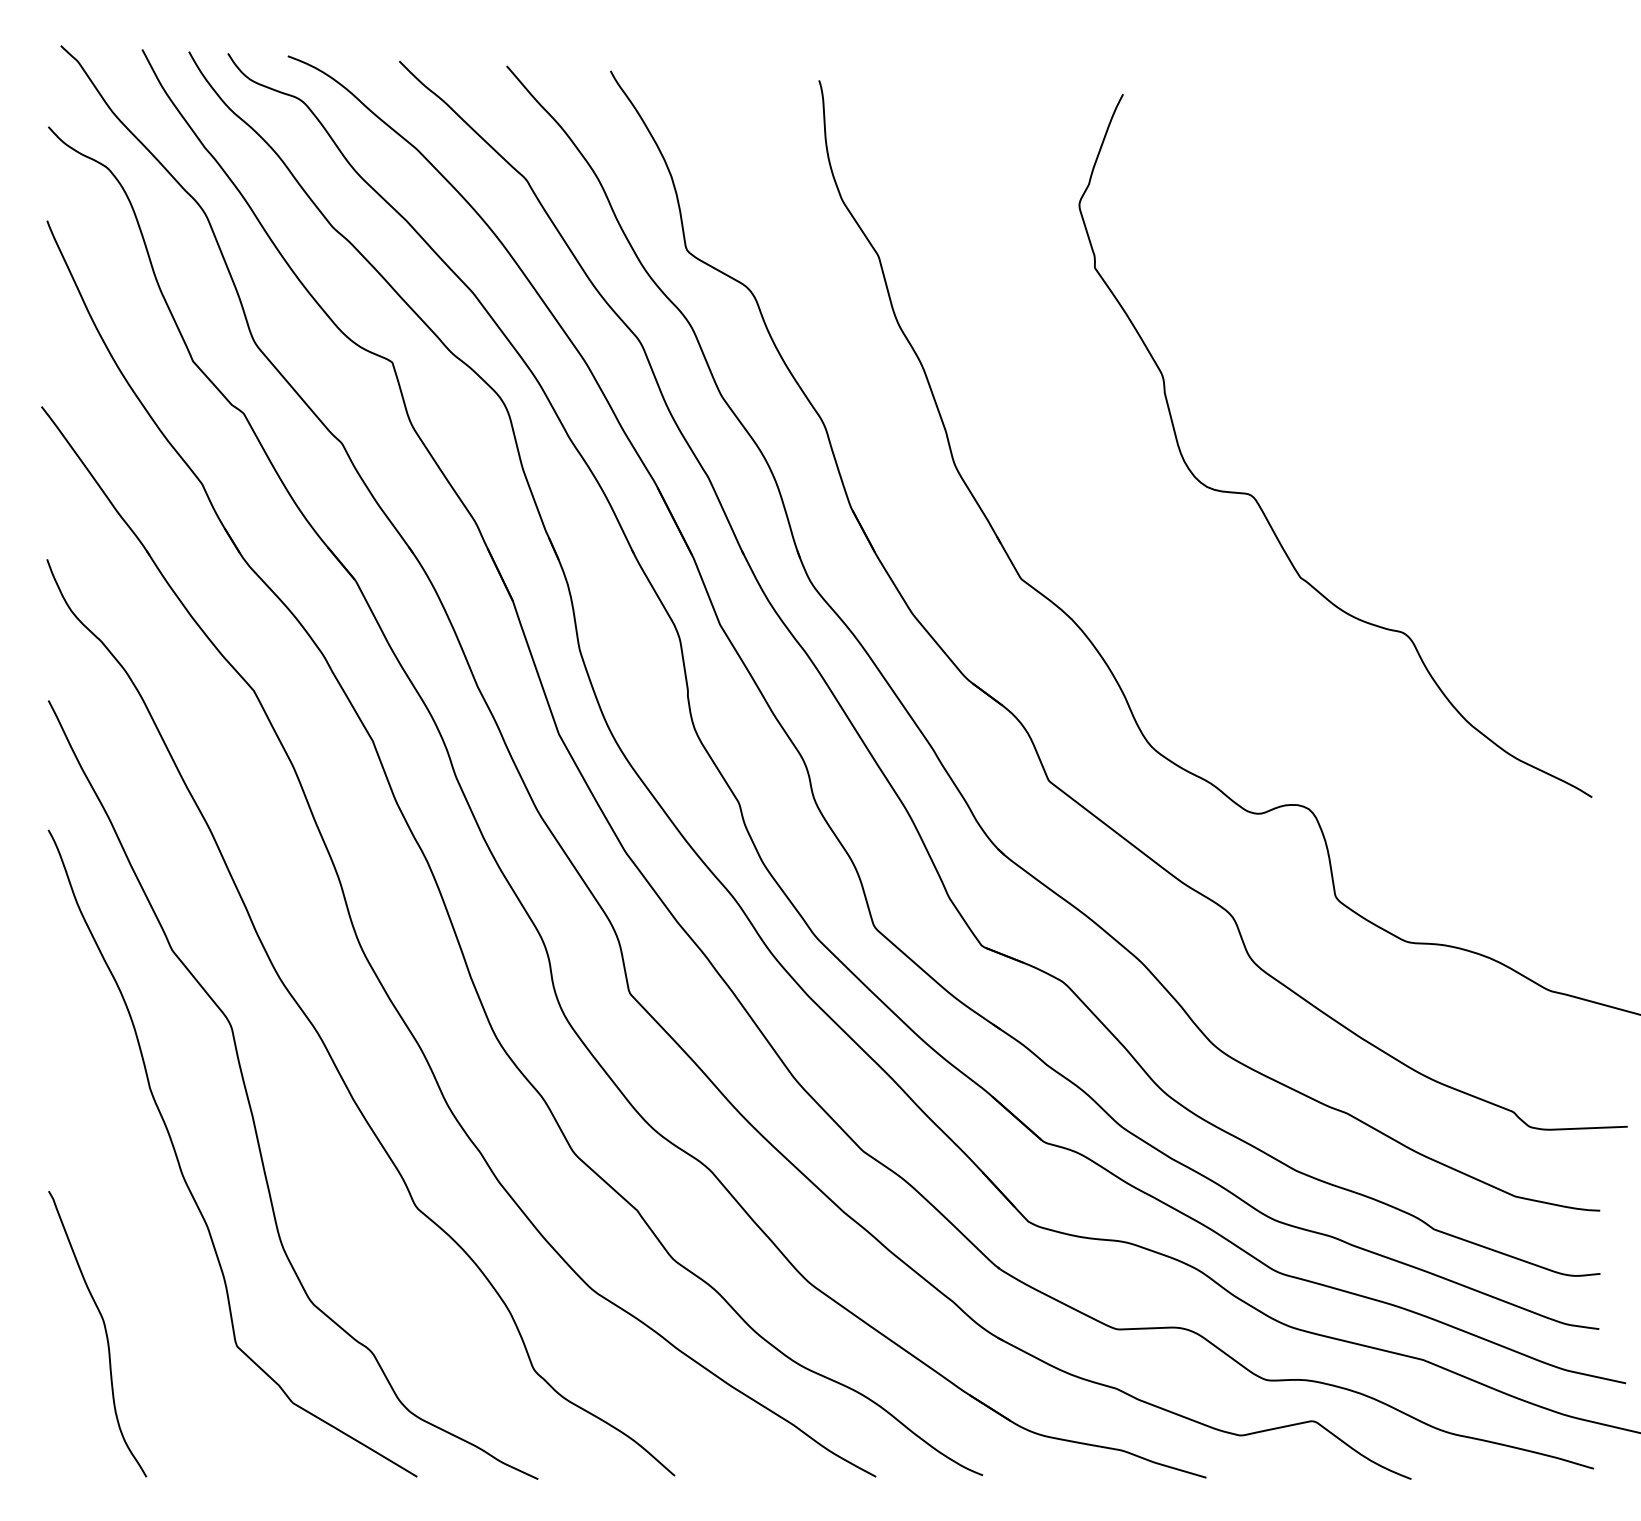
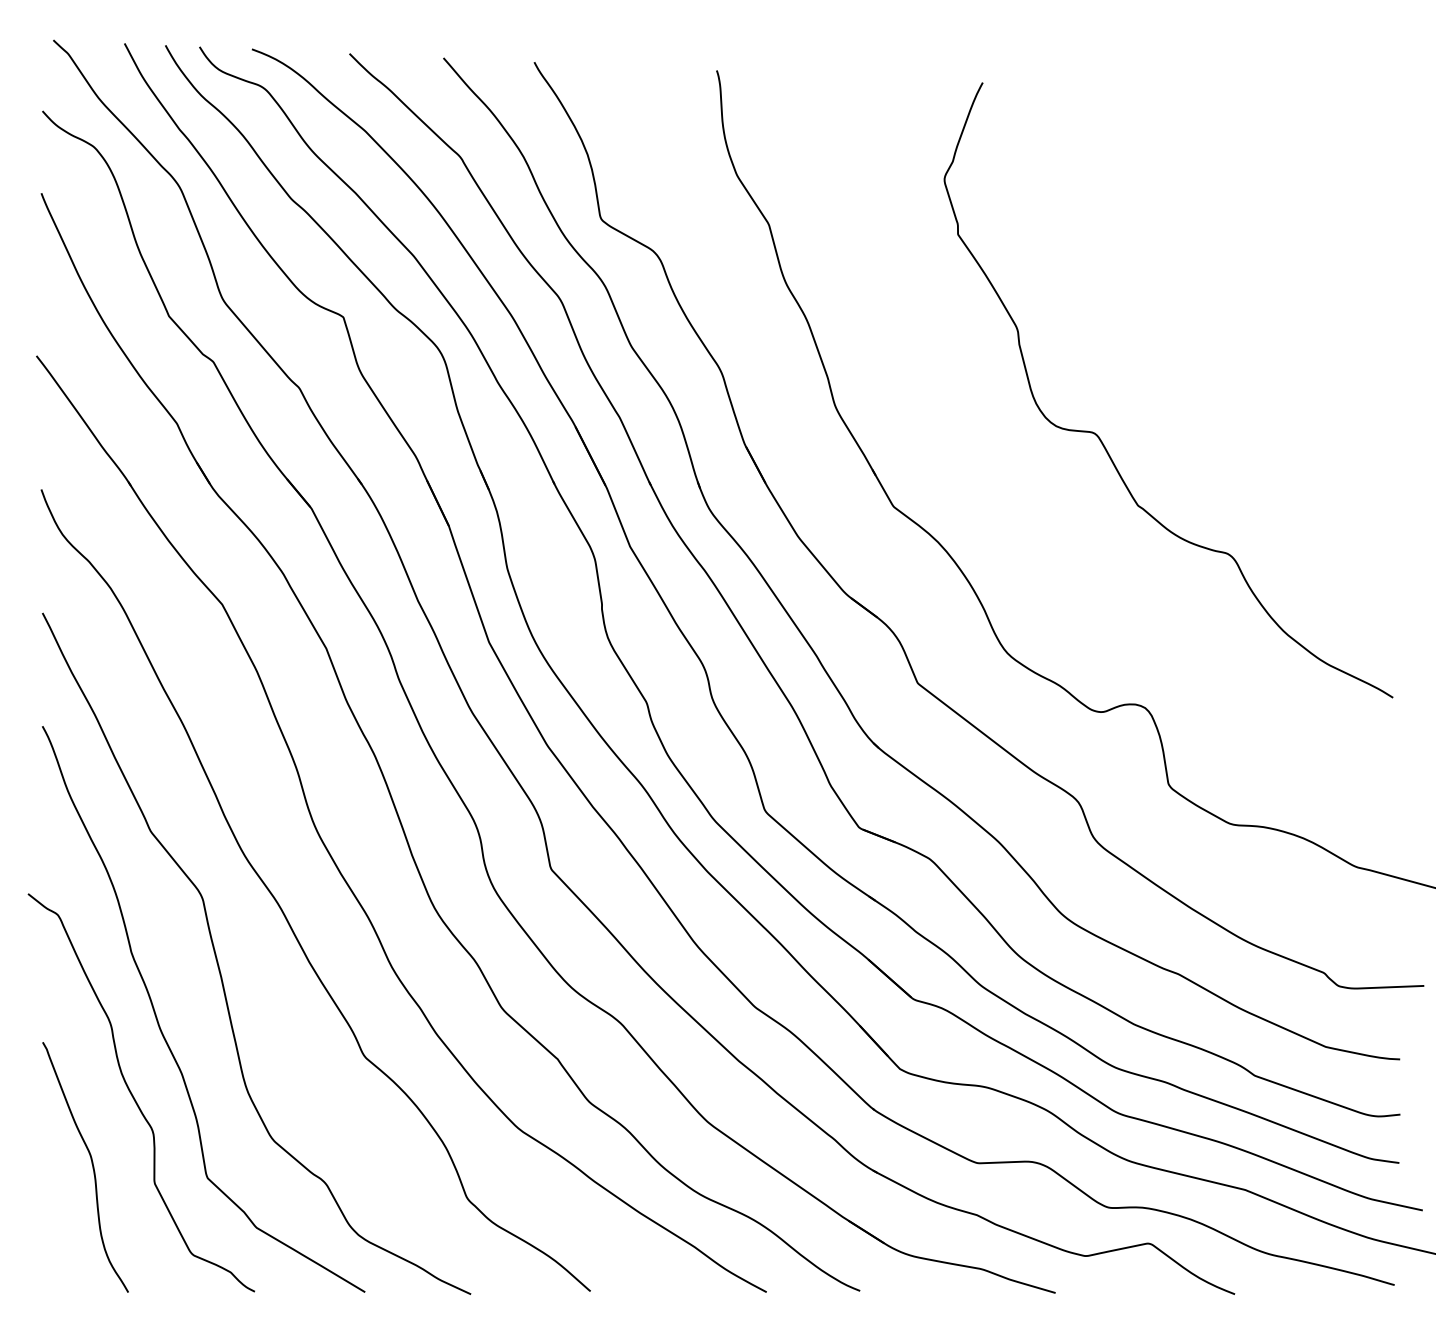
curve: (152, 1252) -> (133, 1095), added

